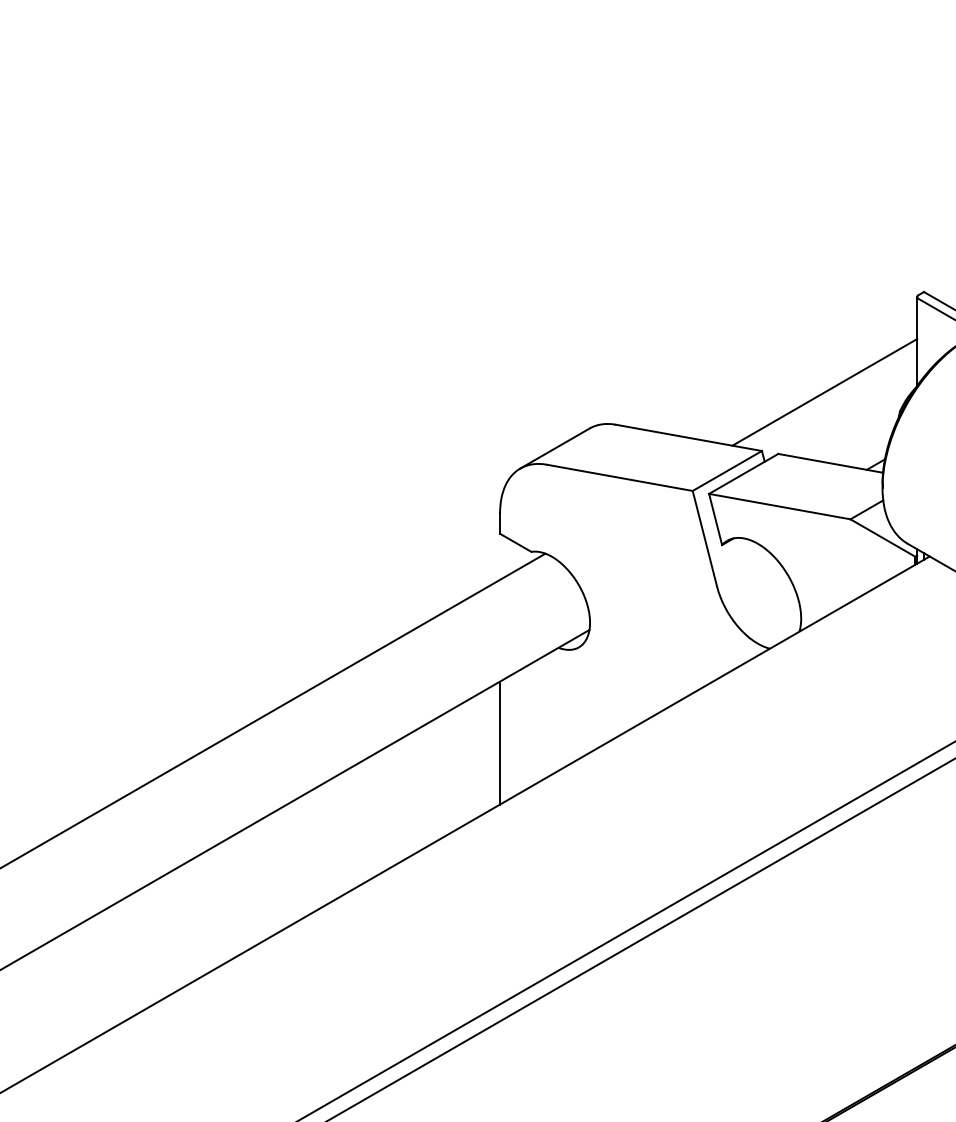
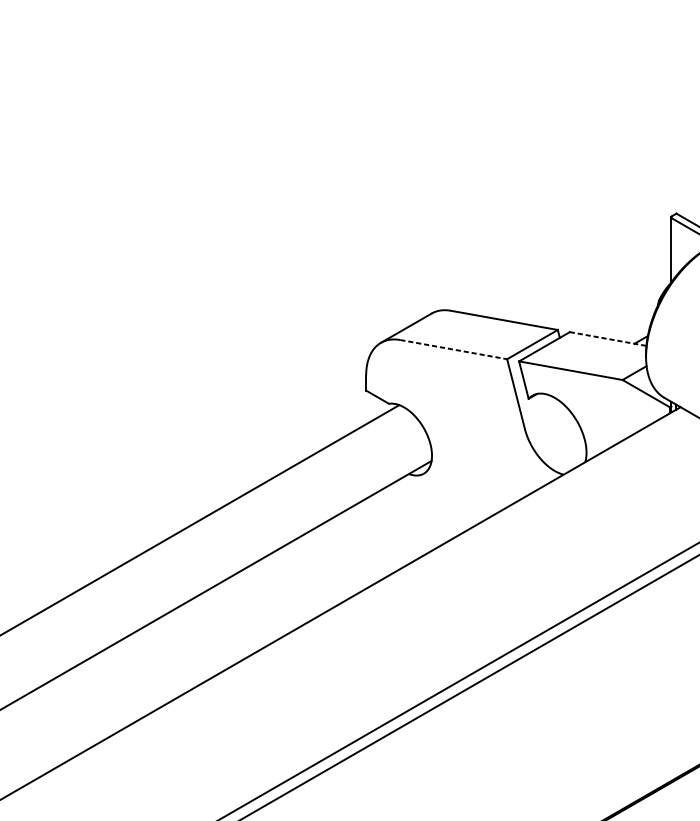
line: (824, 392) -> (603, 287), removed
line: (831, 463) -> (608, 339), solid -> dashed
line: (620, 477) -> (454, 349), solid -> dashed
line: (500, 742) -> (366, 543), removed

